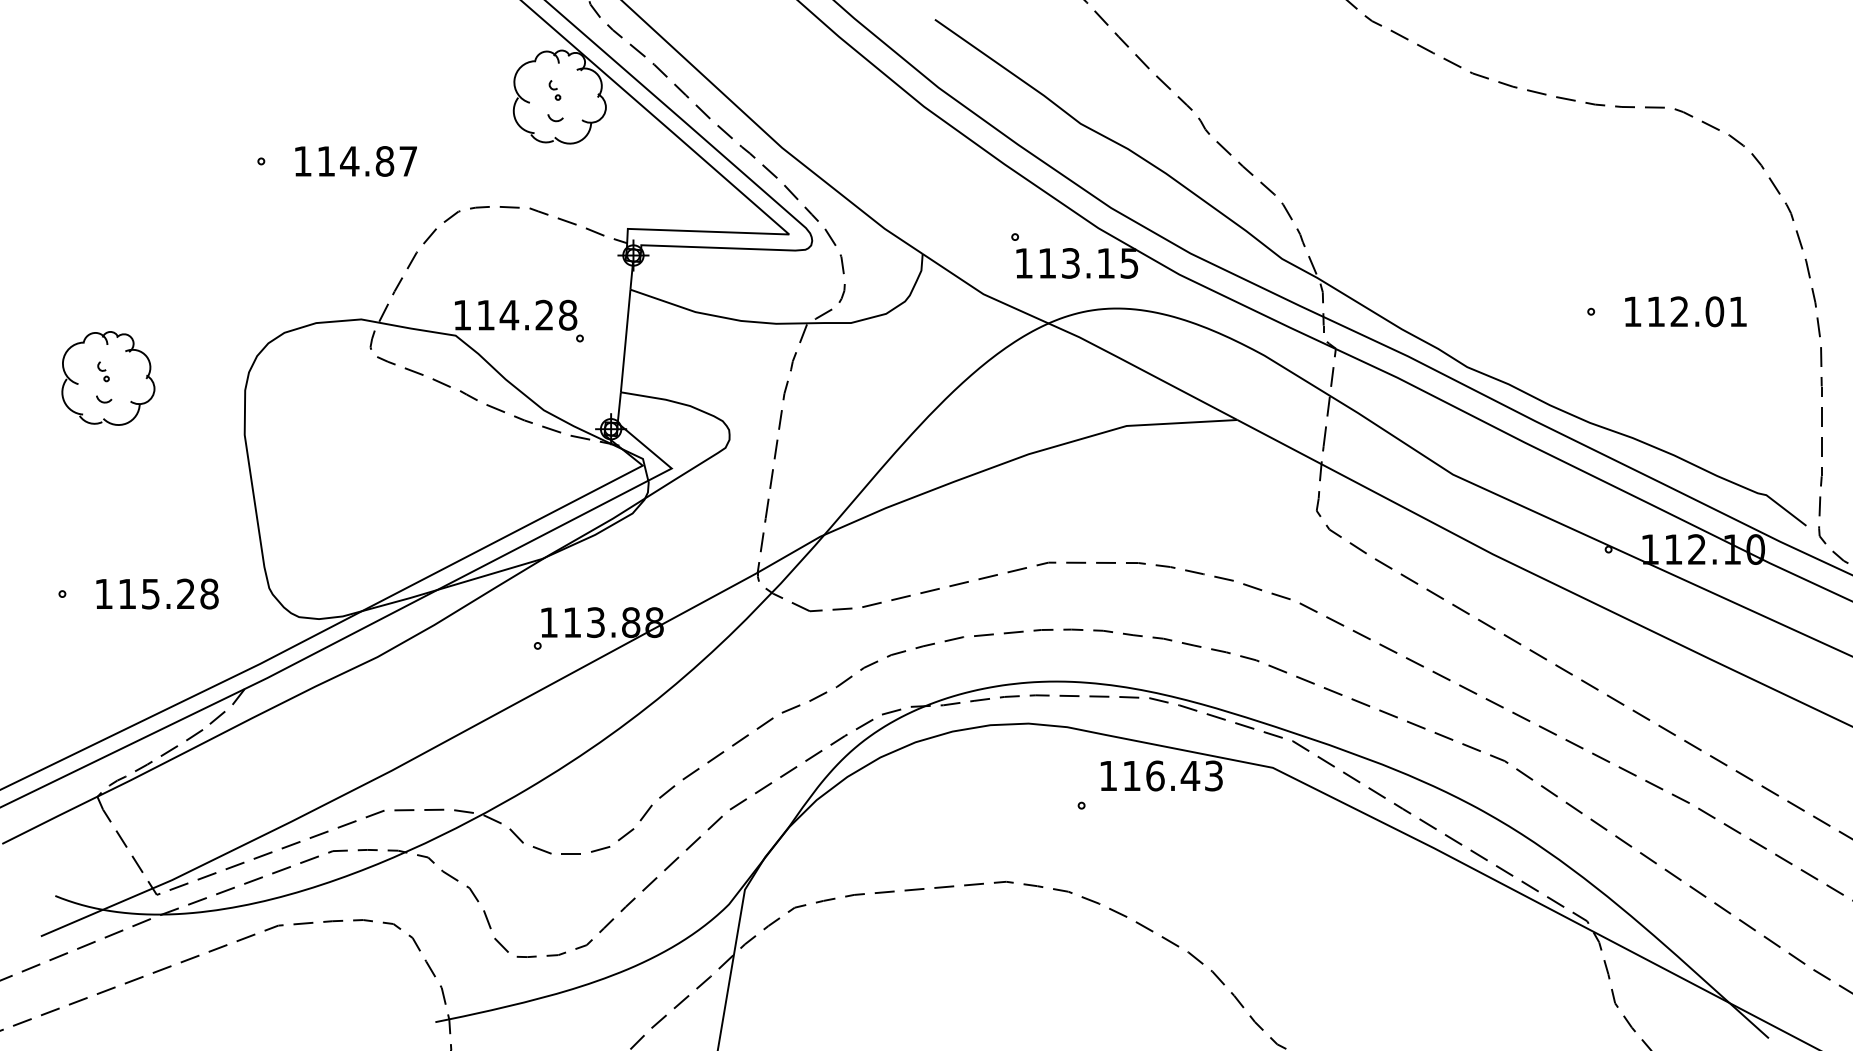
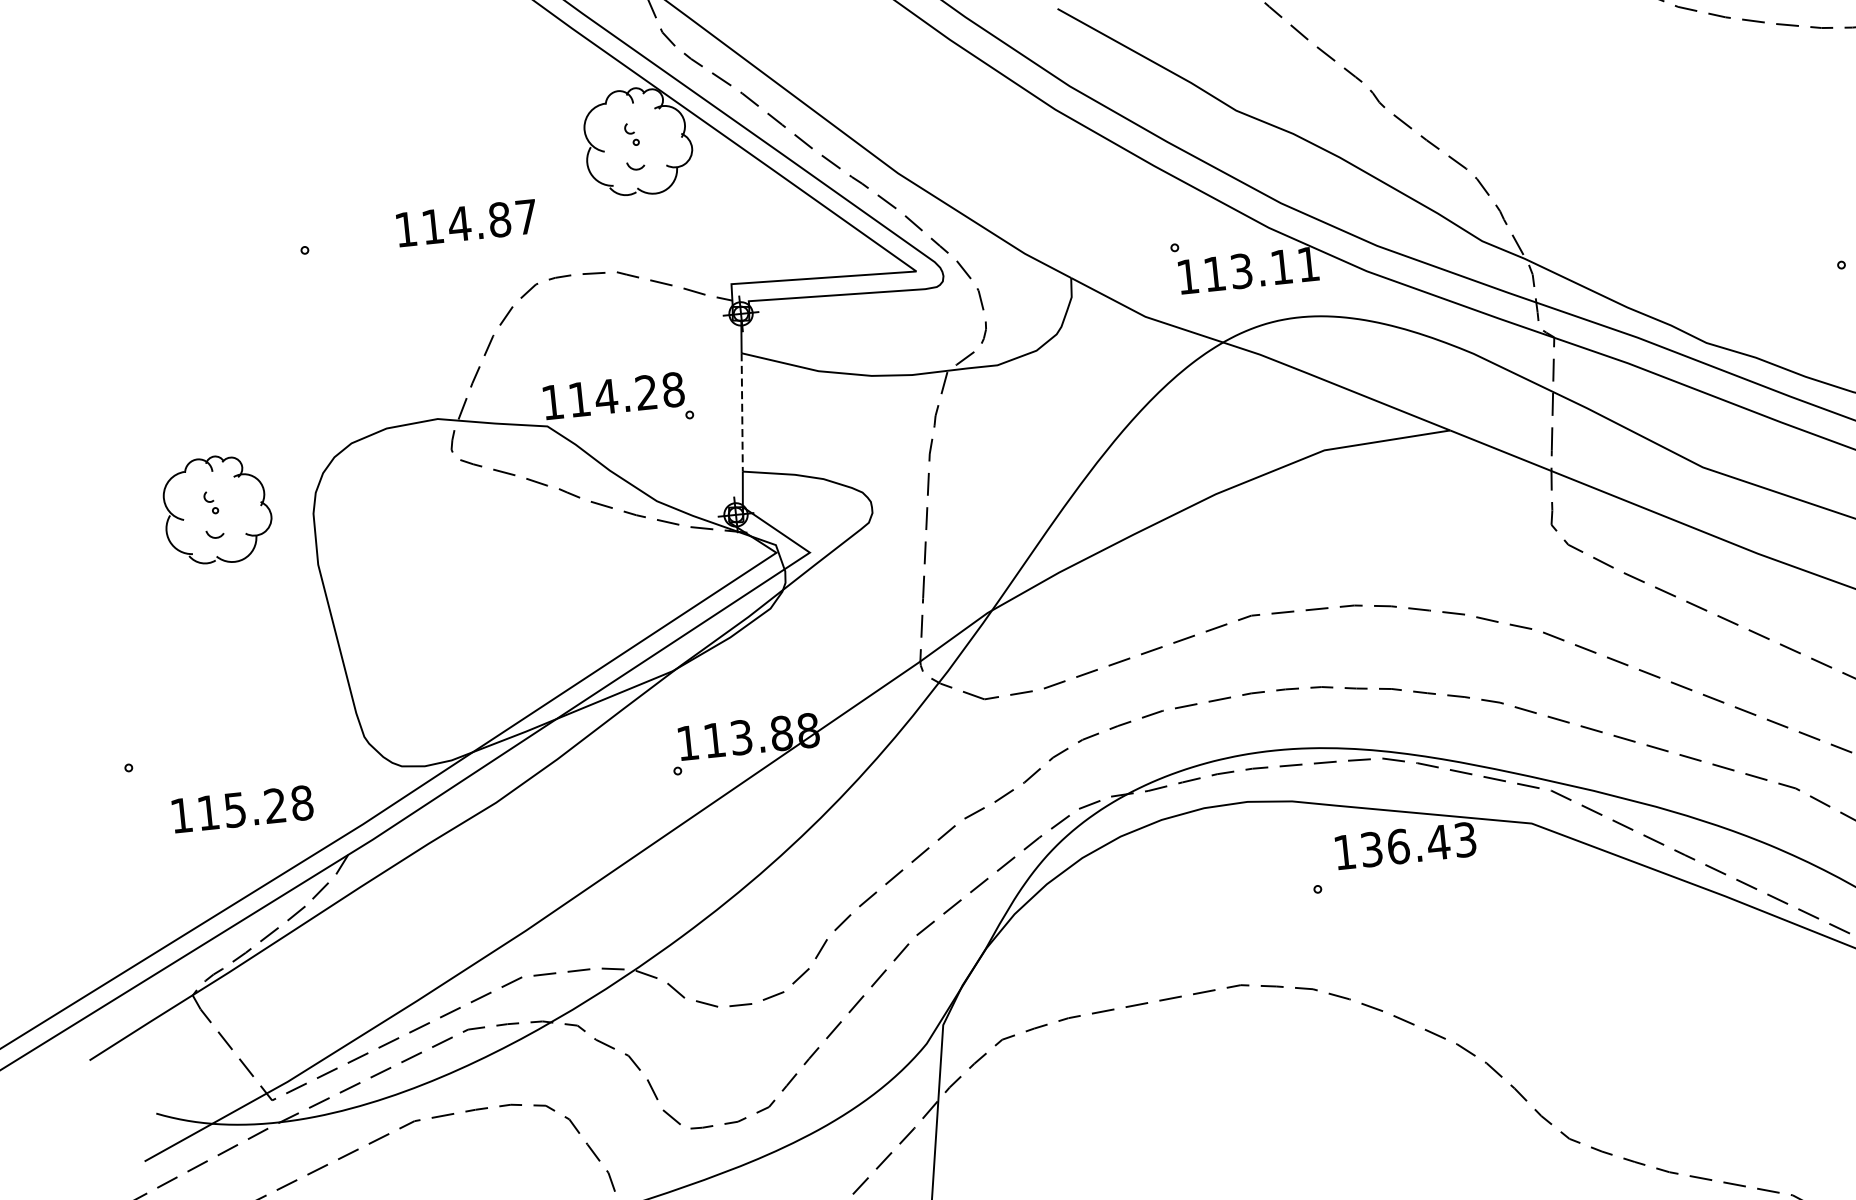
text: (355, 161) -> (466, 223), moved
text: (1129, 263) -> (1308, 264), 113.15 -> 113.11
line: (625, 341) -> (742, 413), solid -> dashed
part: (108, 378) -> (217, 509), moved
text: (157, 593) -> (242, 808), moved
text: (1131, 775) -> (1371, 848), 116.43 -> 136.43

